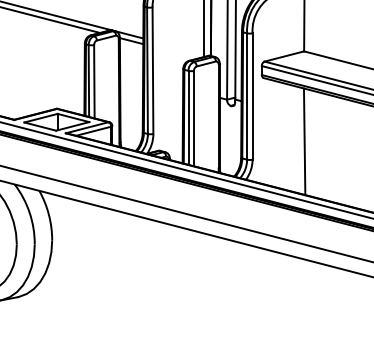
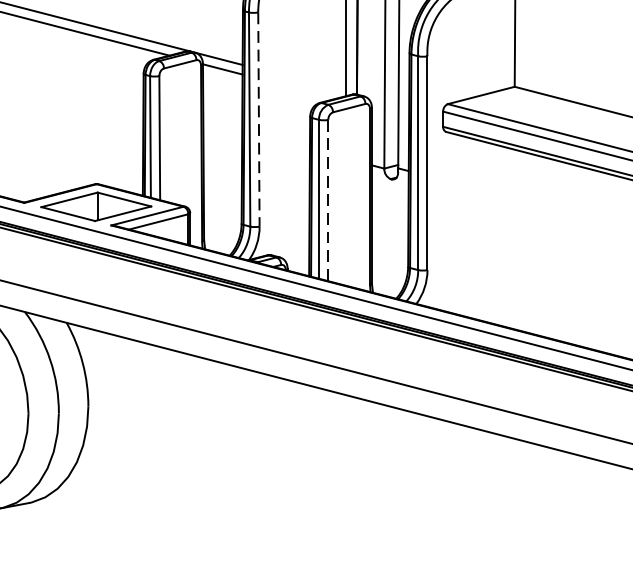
line: (152, 71) -> (258, 120), solid -> dashed
line: (194, 118) -> (329, 200), solid -> dashed
line: (304, 141) -> (515, 239), removed

